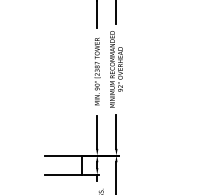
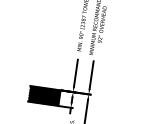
hatch: (62, 164) -> (43, 95), added

